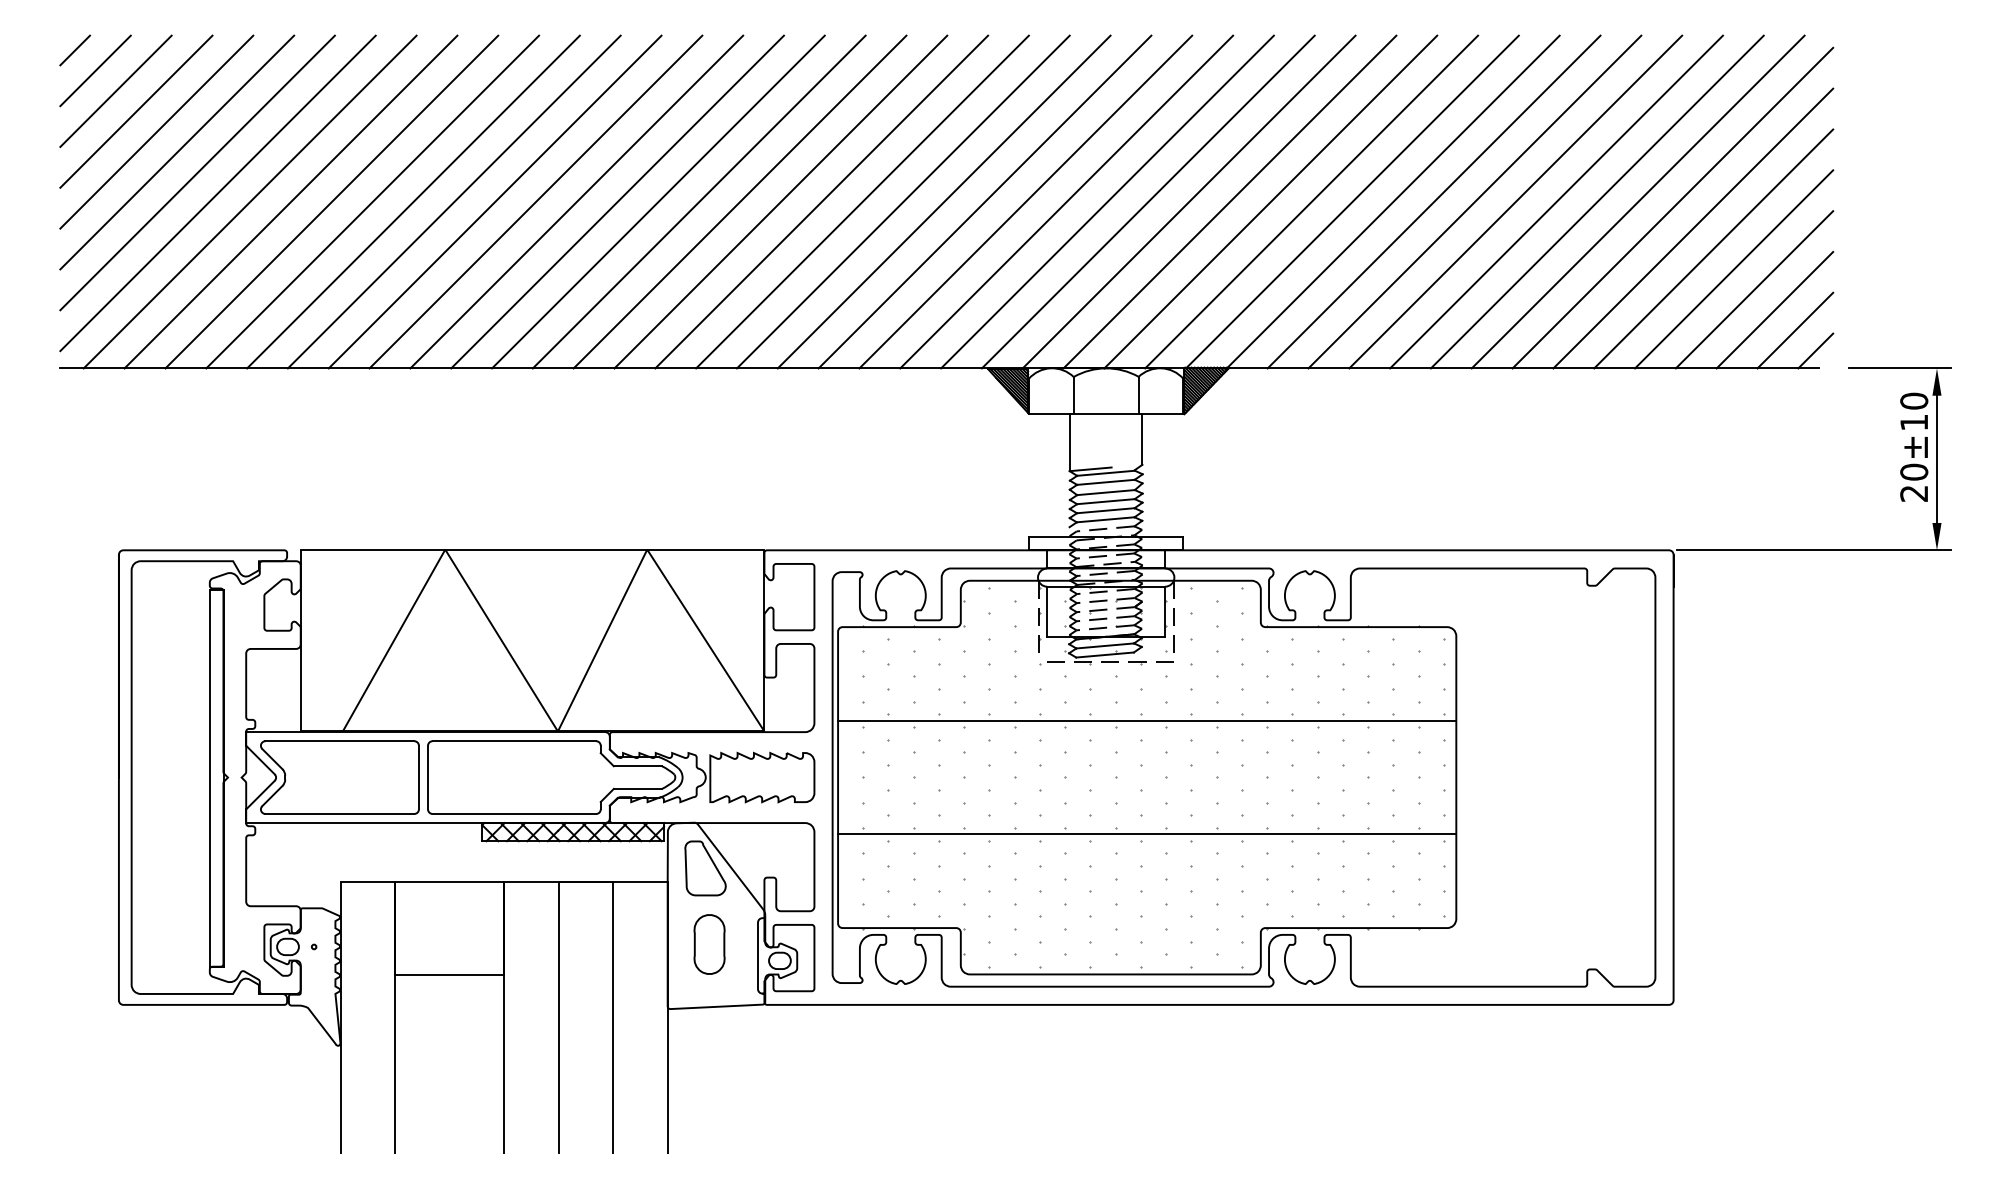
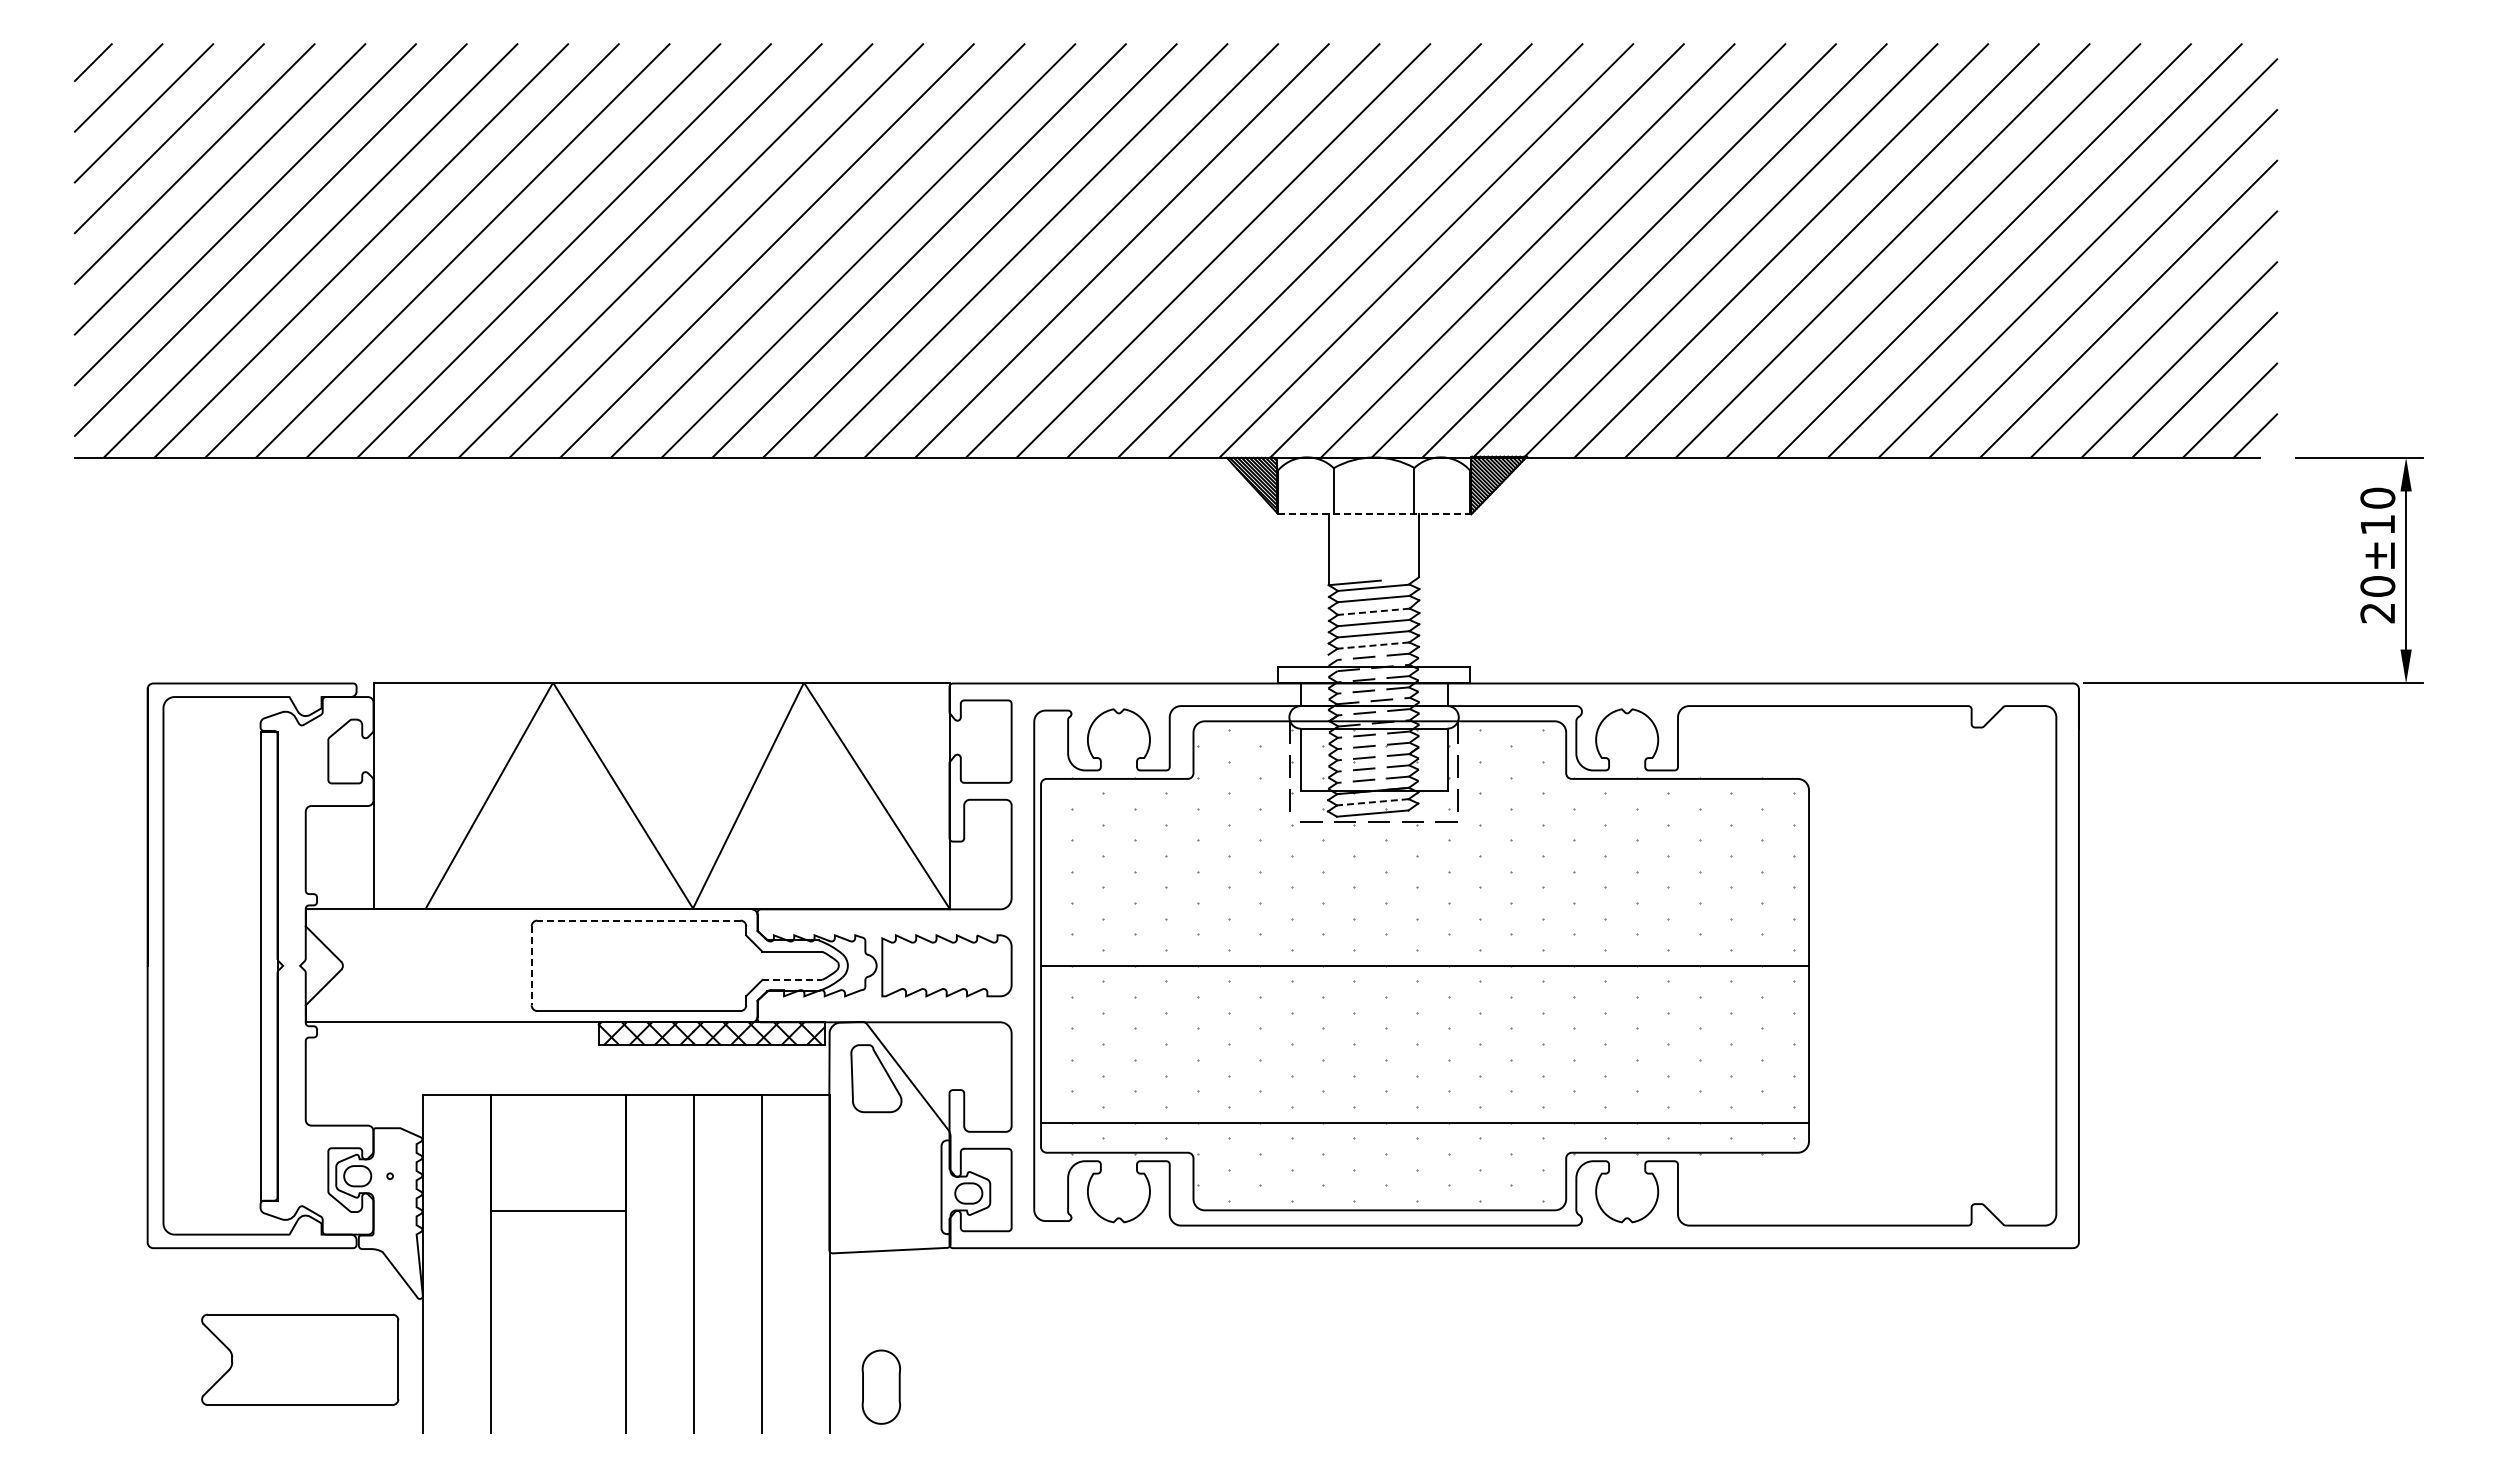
line: (1106, 414) -> (1374, 514), solid -> dashed
line: (1105, 492) -> (1373, 611), solid -> dashed
line: (1105, 519) -> (1373, 645), solid -> dashed
line: (1104, 646) -> (1372, 802), solid -> dashed
line: (1147, 720) -> (1425, 966), moved
line: (514, 741) -> (638, 920), solid -> dashed
part: (340, 777) -> (300, 1359), moved
line: (427, 777) -> (531, 965), solid -> dashed
line: (638, 788) -> (792, 979), solid -> dashed
line: (1147, 834) -> (1425, 1123), moved
part: (708, 943) -> (880, 1386), moved

